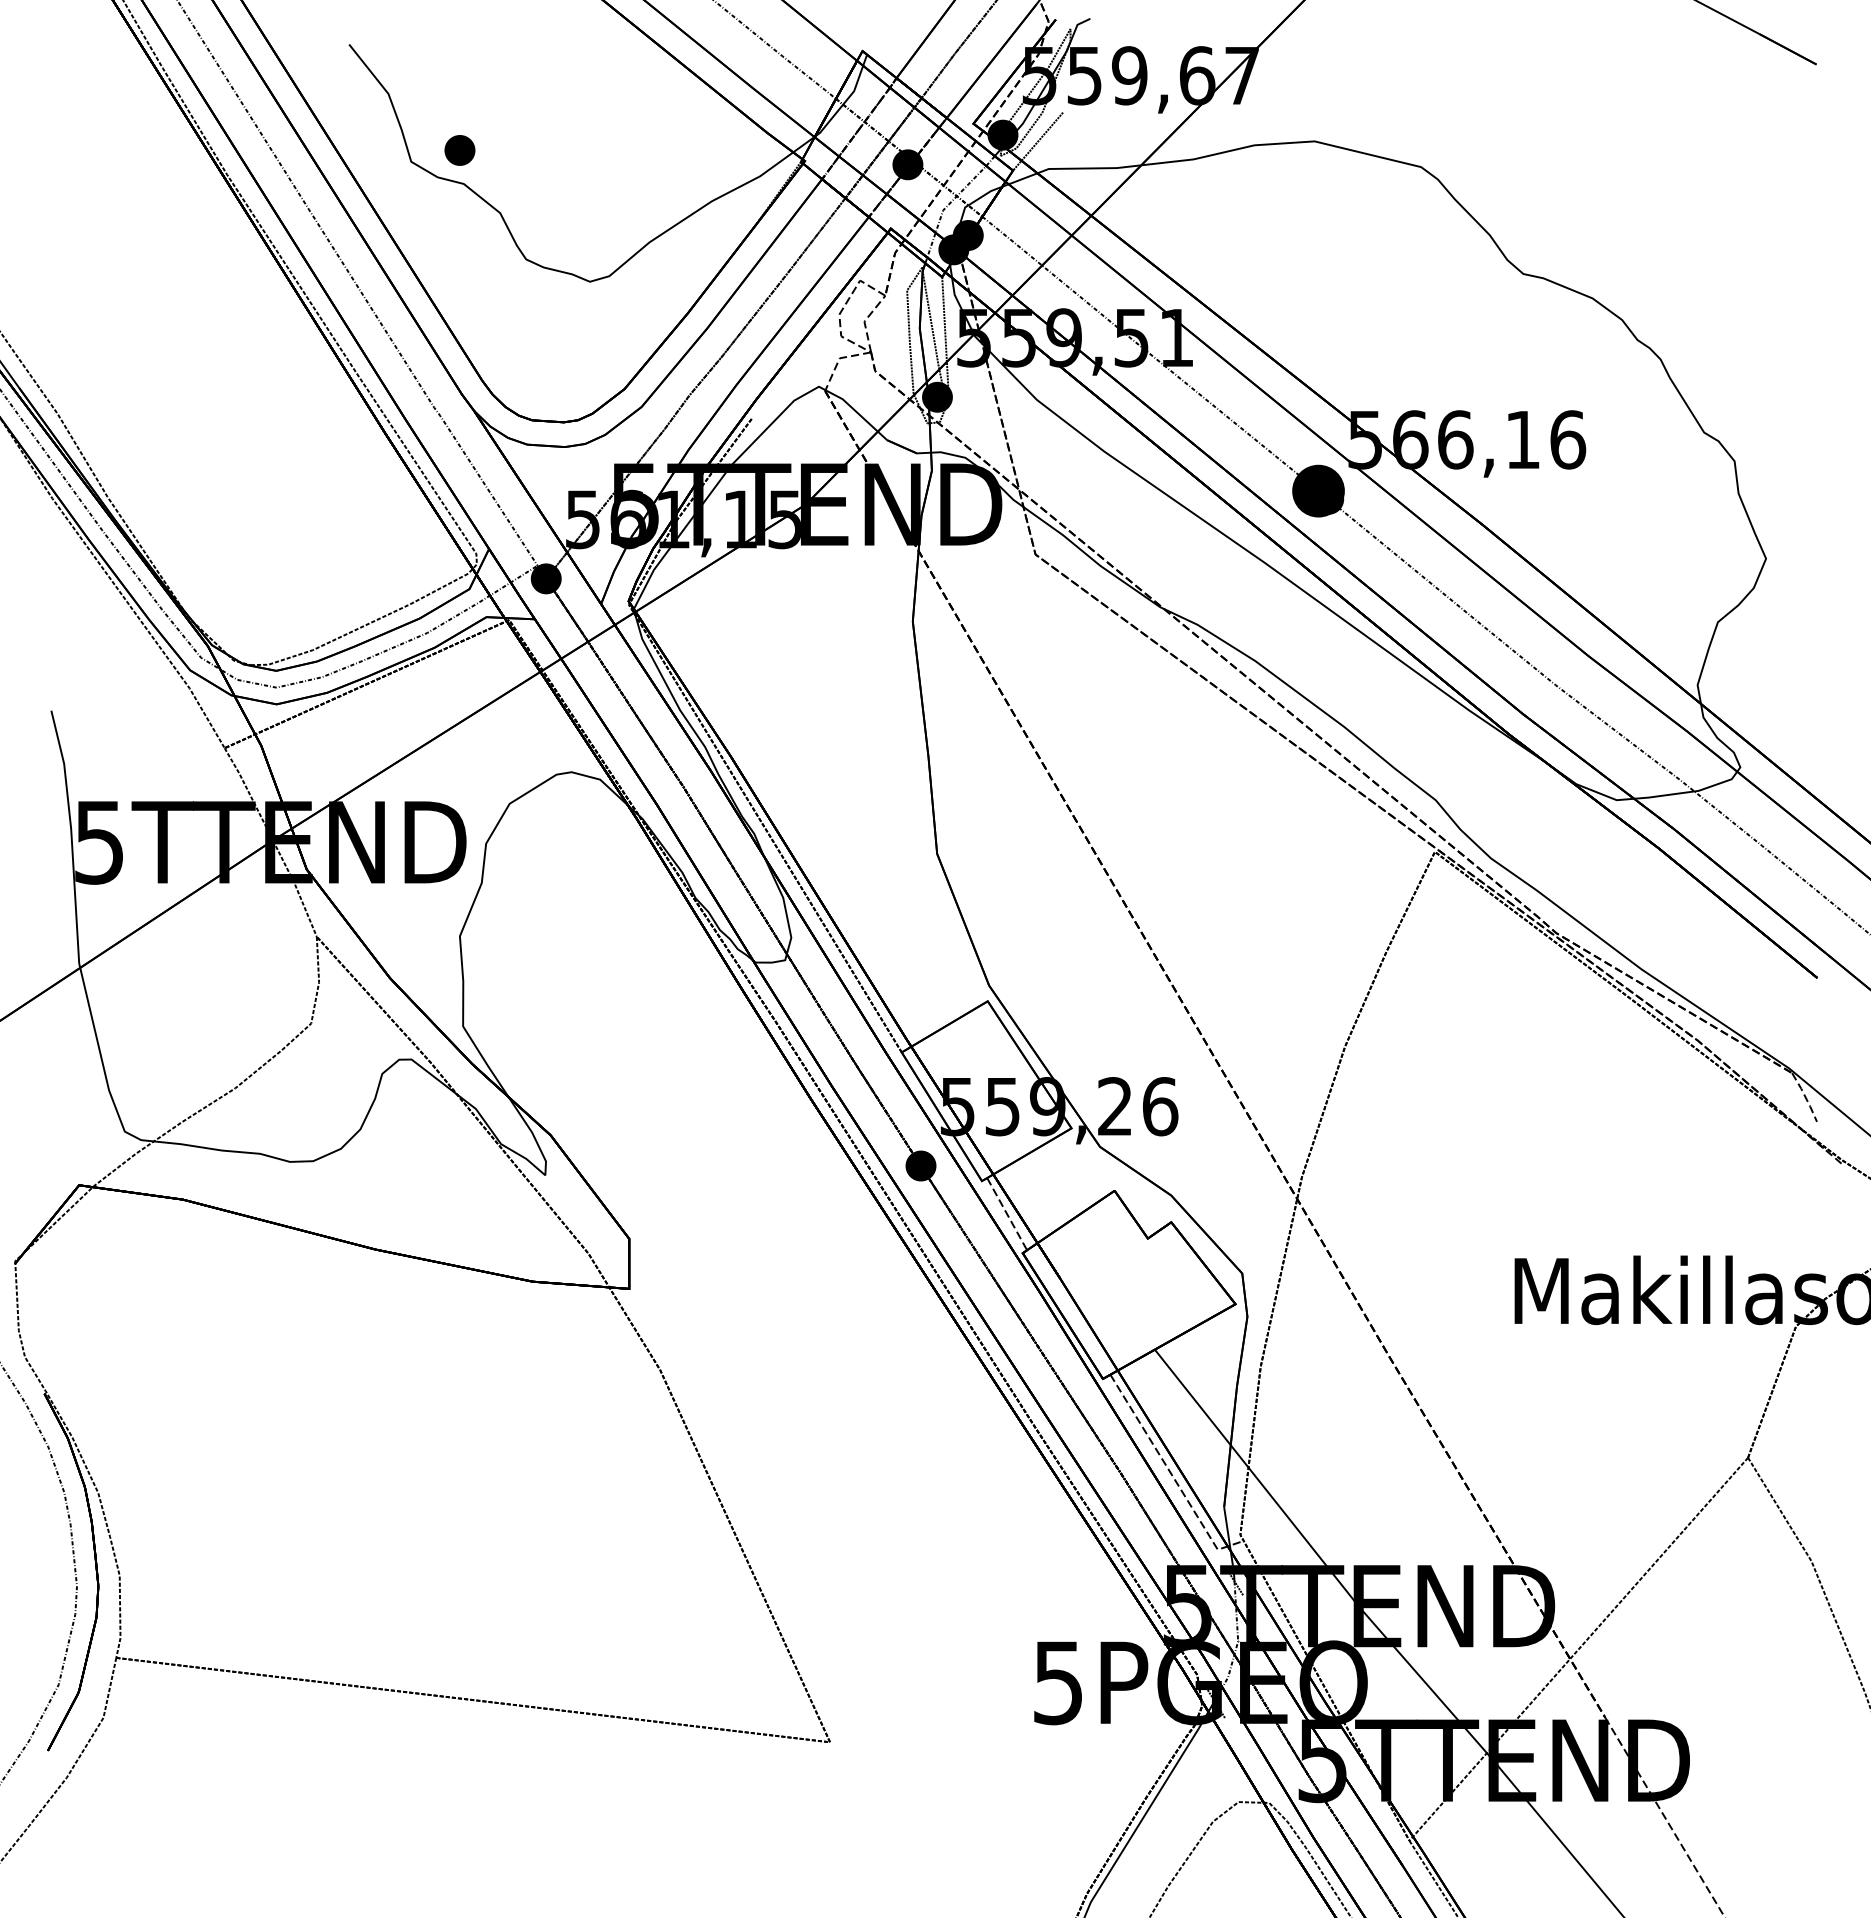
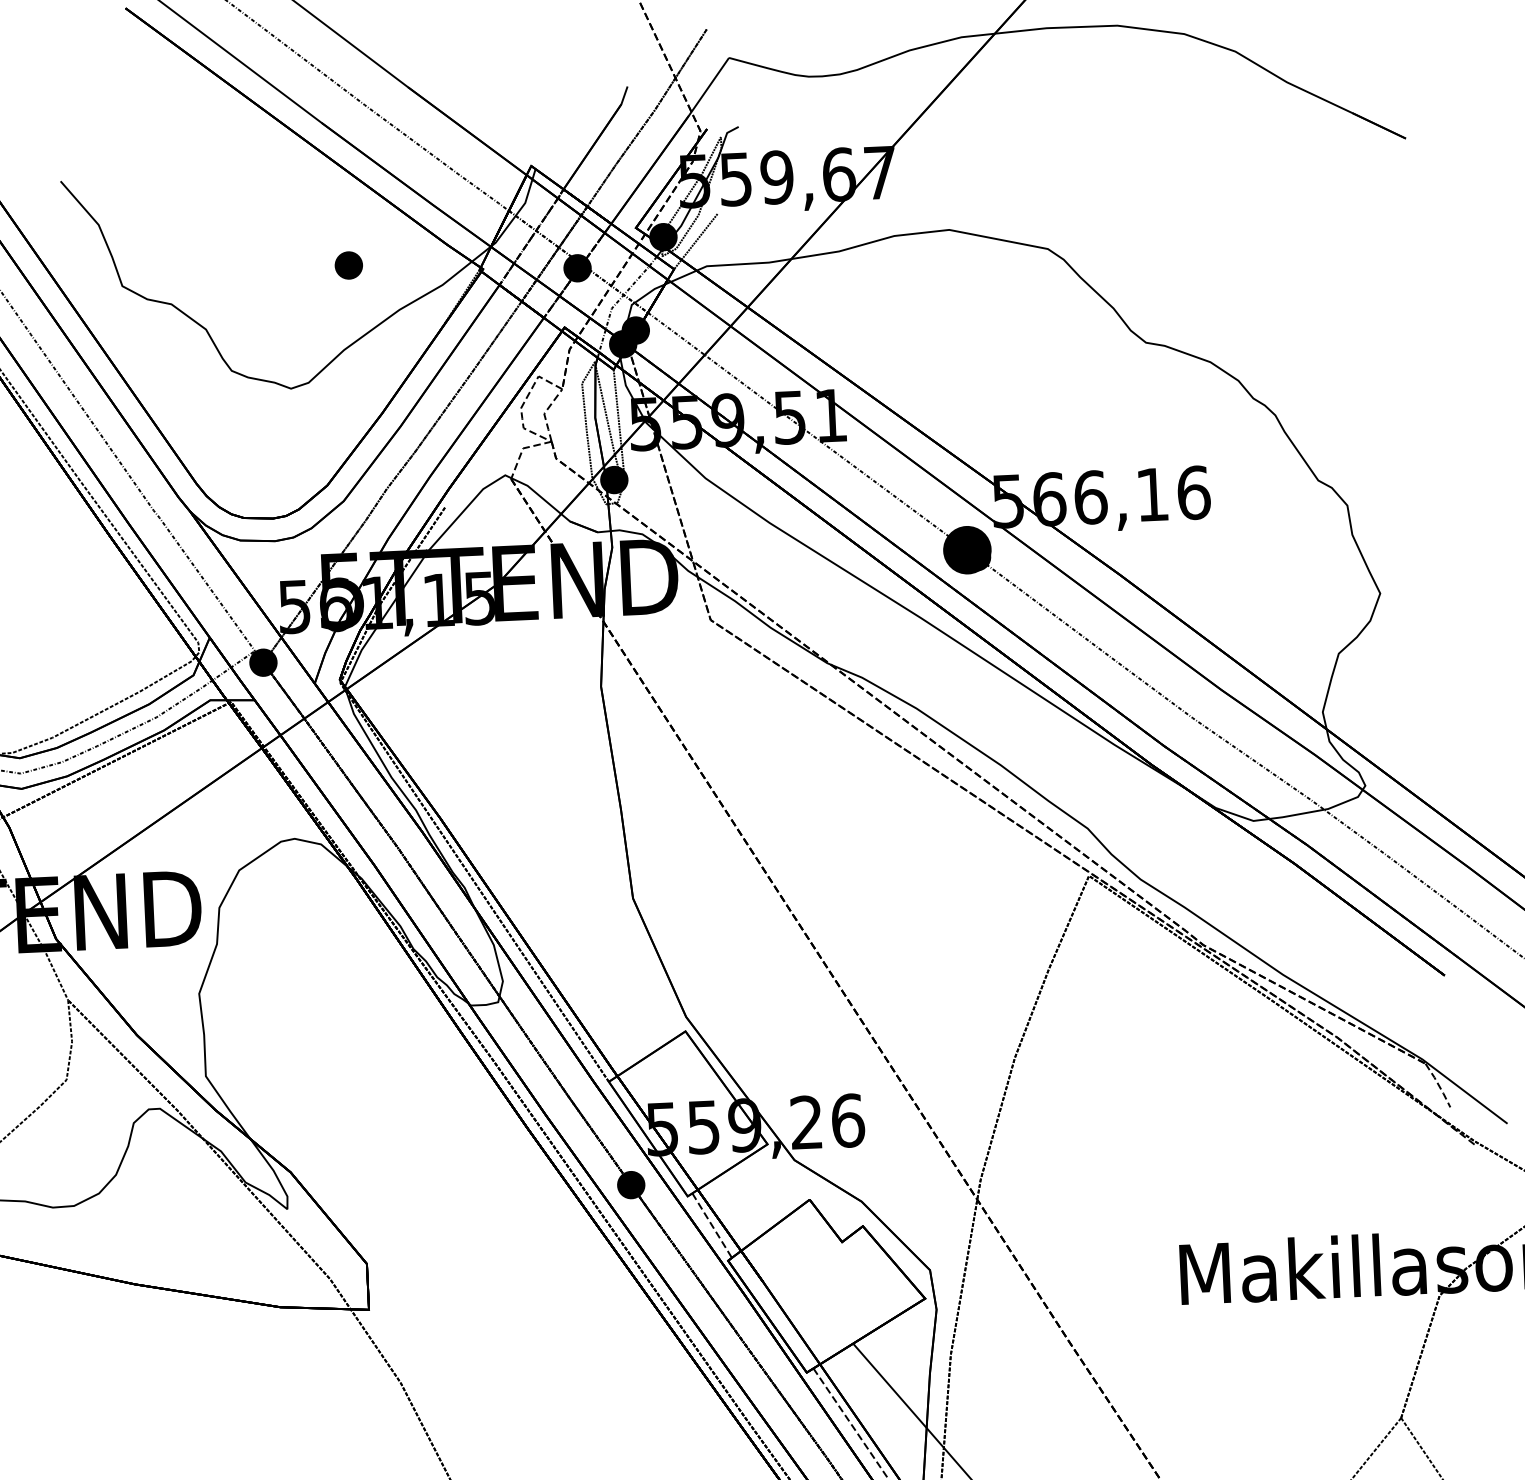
part: (459, 150) -> (348, 265), moved

